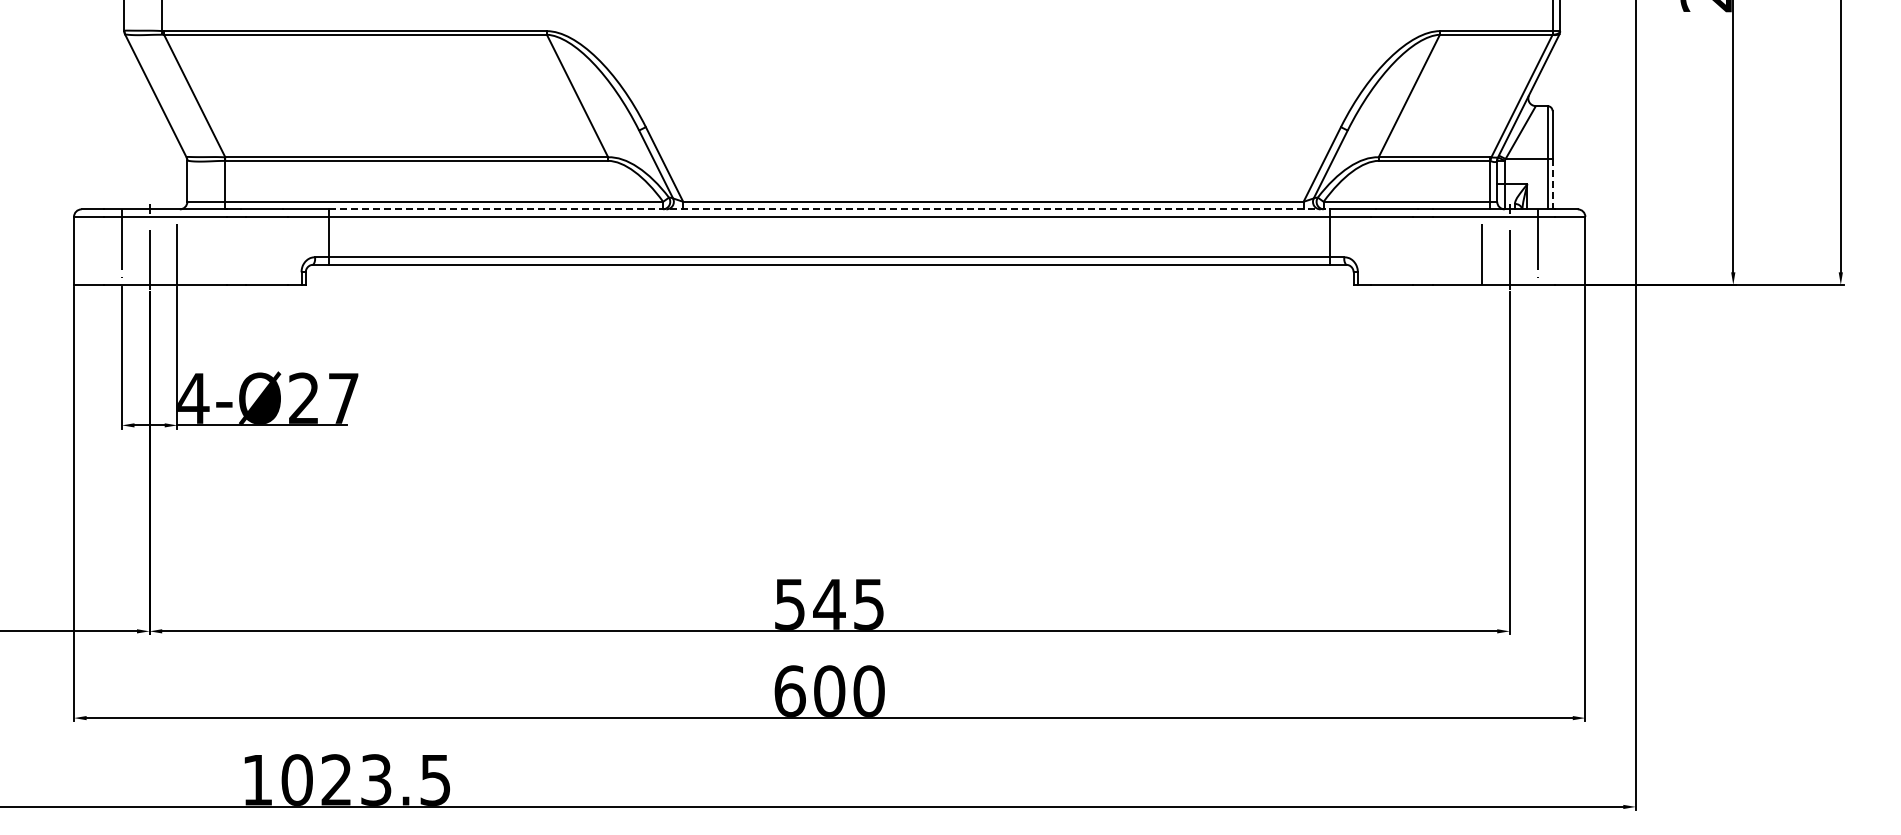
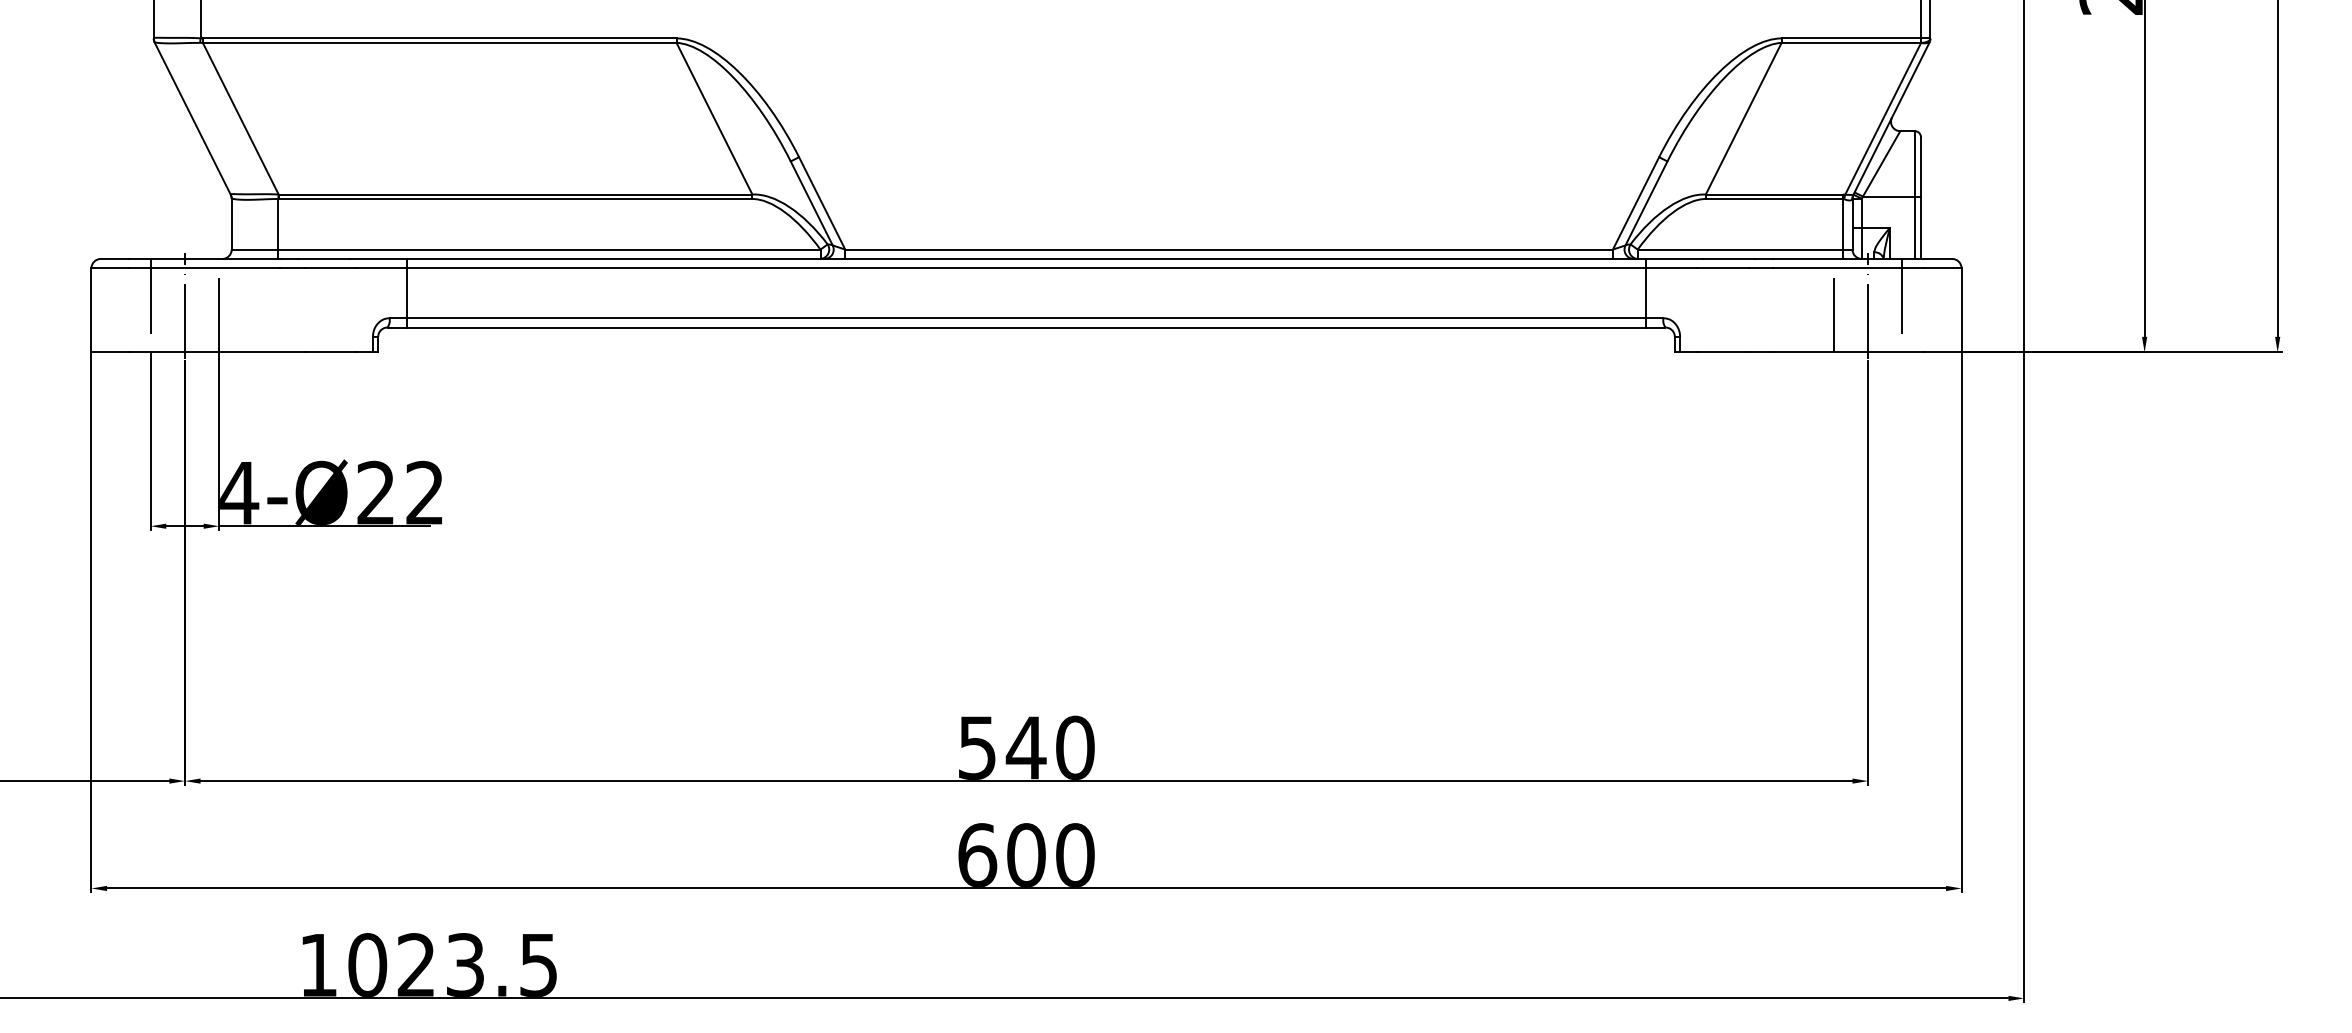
line: (1552, 184) -> (1920, 228), dashed -> solid
line: (829, 209) -> (1026, 259), dashed -> solid
text: (343, 397) -> (424, 491), 4-Ø27 -> 4-Ø22
text: (868, 603) -> (1074, 746), 545 -> 540

